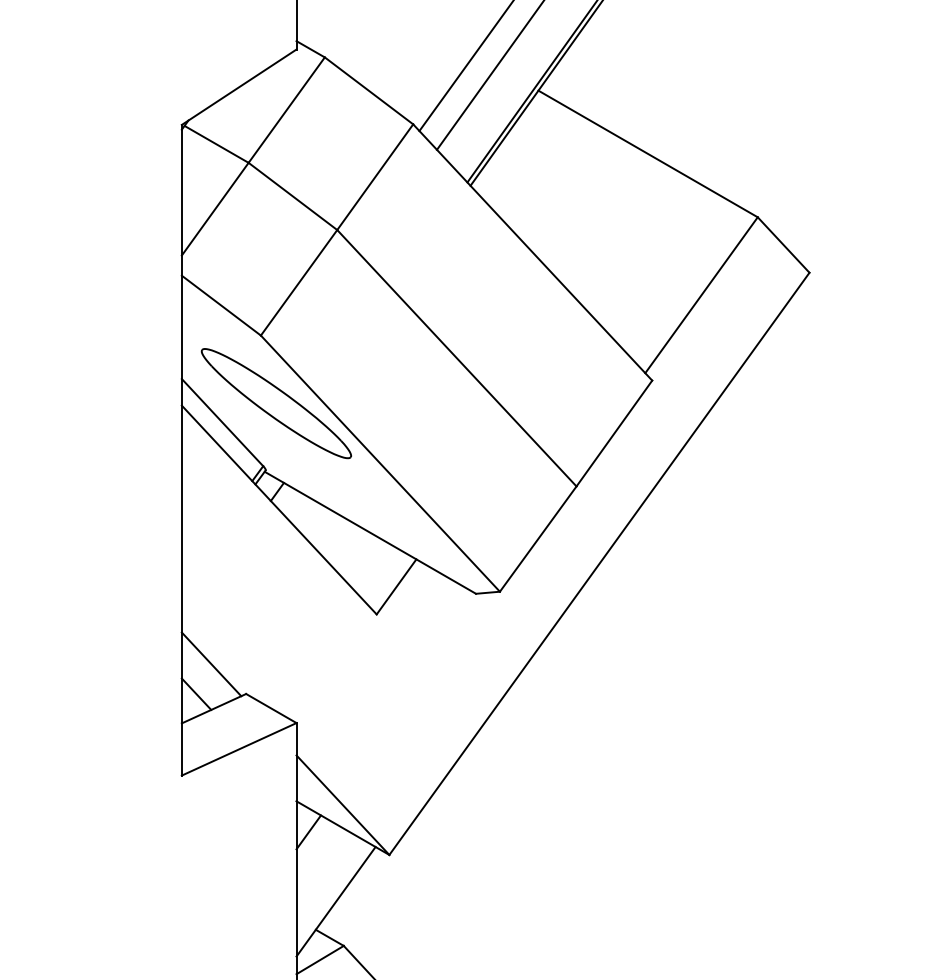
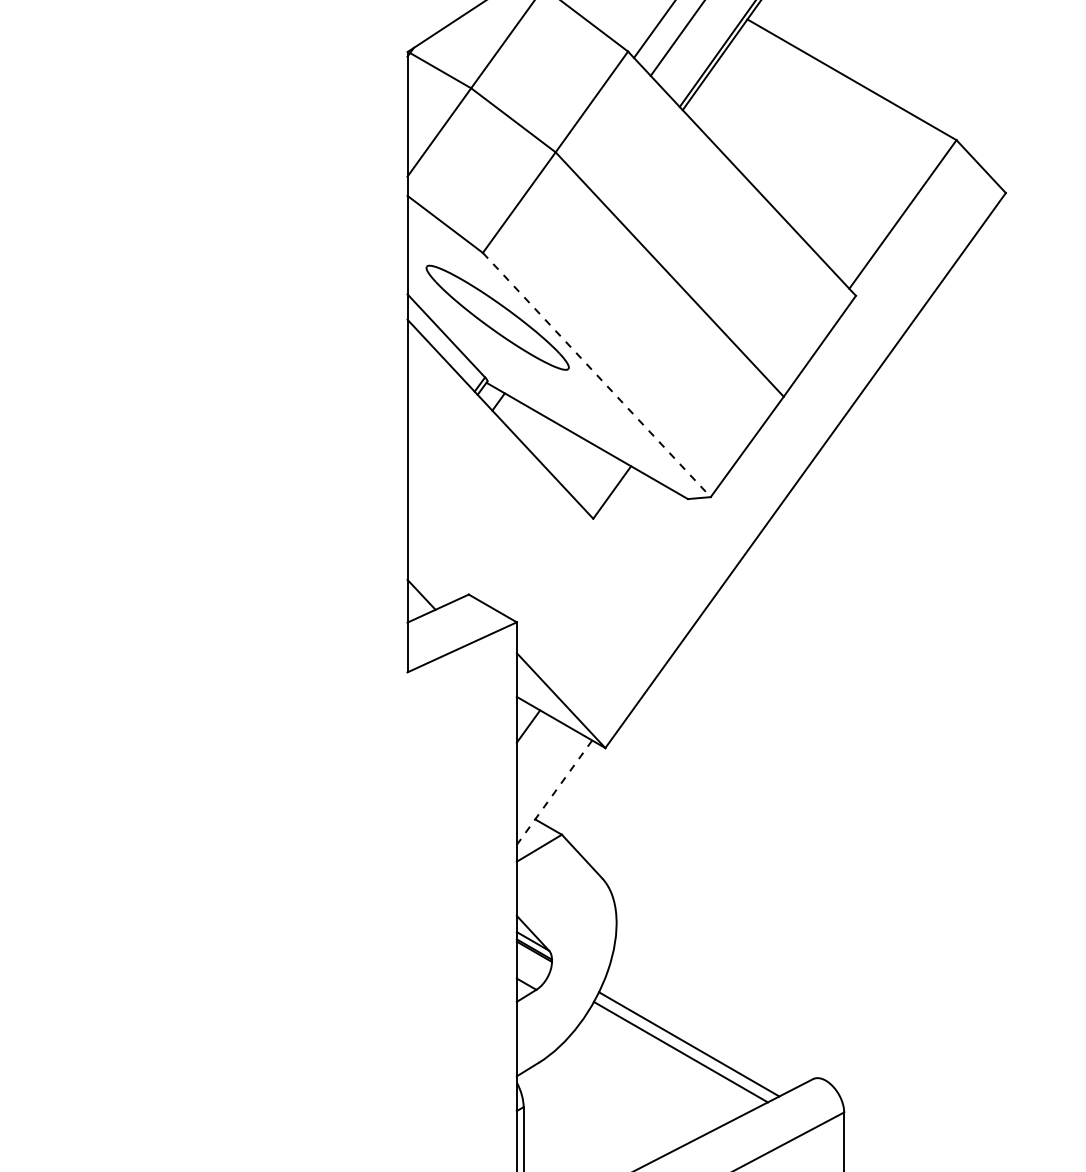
line: (380, 464) -> (596, 375), solid -> dashed
line: (211, 664) -> (435, 566), removed
line: (336, 902) -> (554, 793), solid -> dashed

